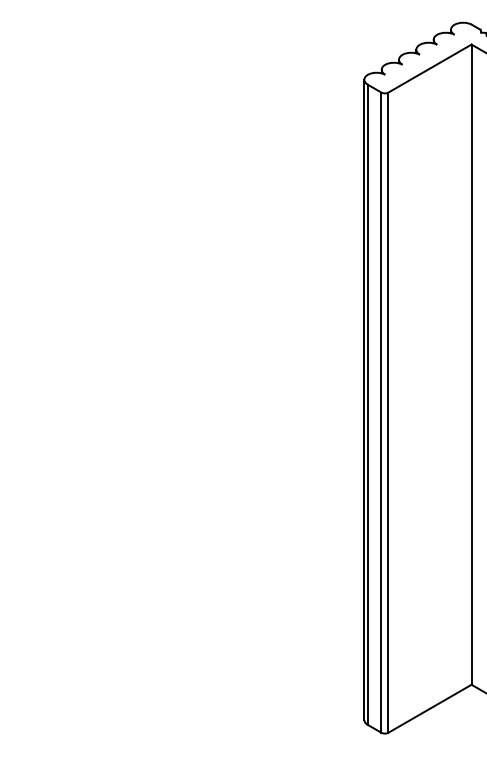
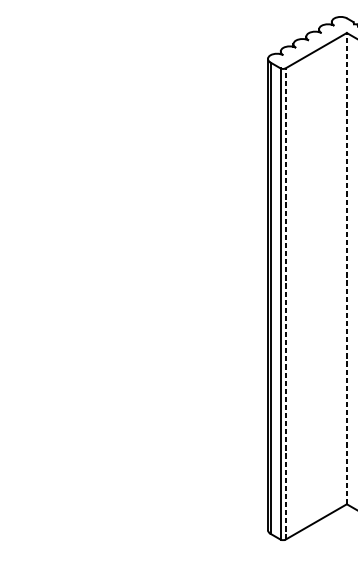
line: (471, 364) -> (346, 268), solid -> dashed
line: (388, 412) -> (285, 303), solid -> dashed

